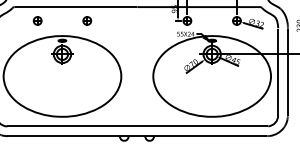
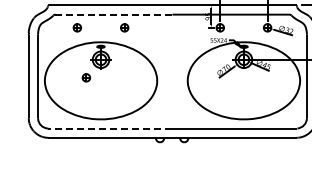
line: (75, 6) -> (113, 14), solid -> dashed
part: (46, 72) -> (85, 77), added
line: (71, 126) -> (109, 128), solid -> dashed

